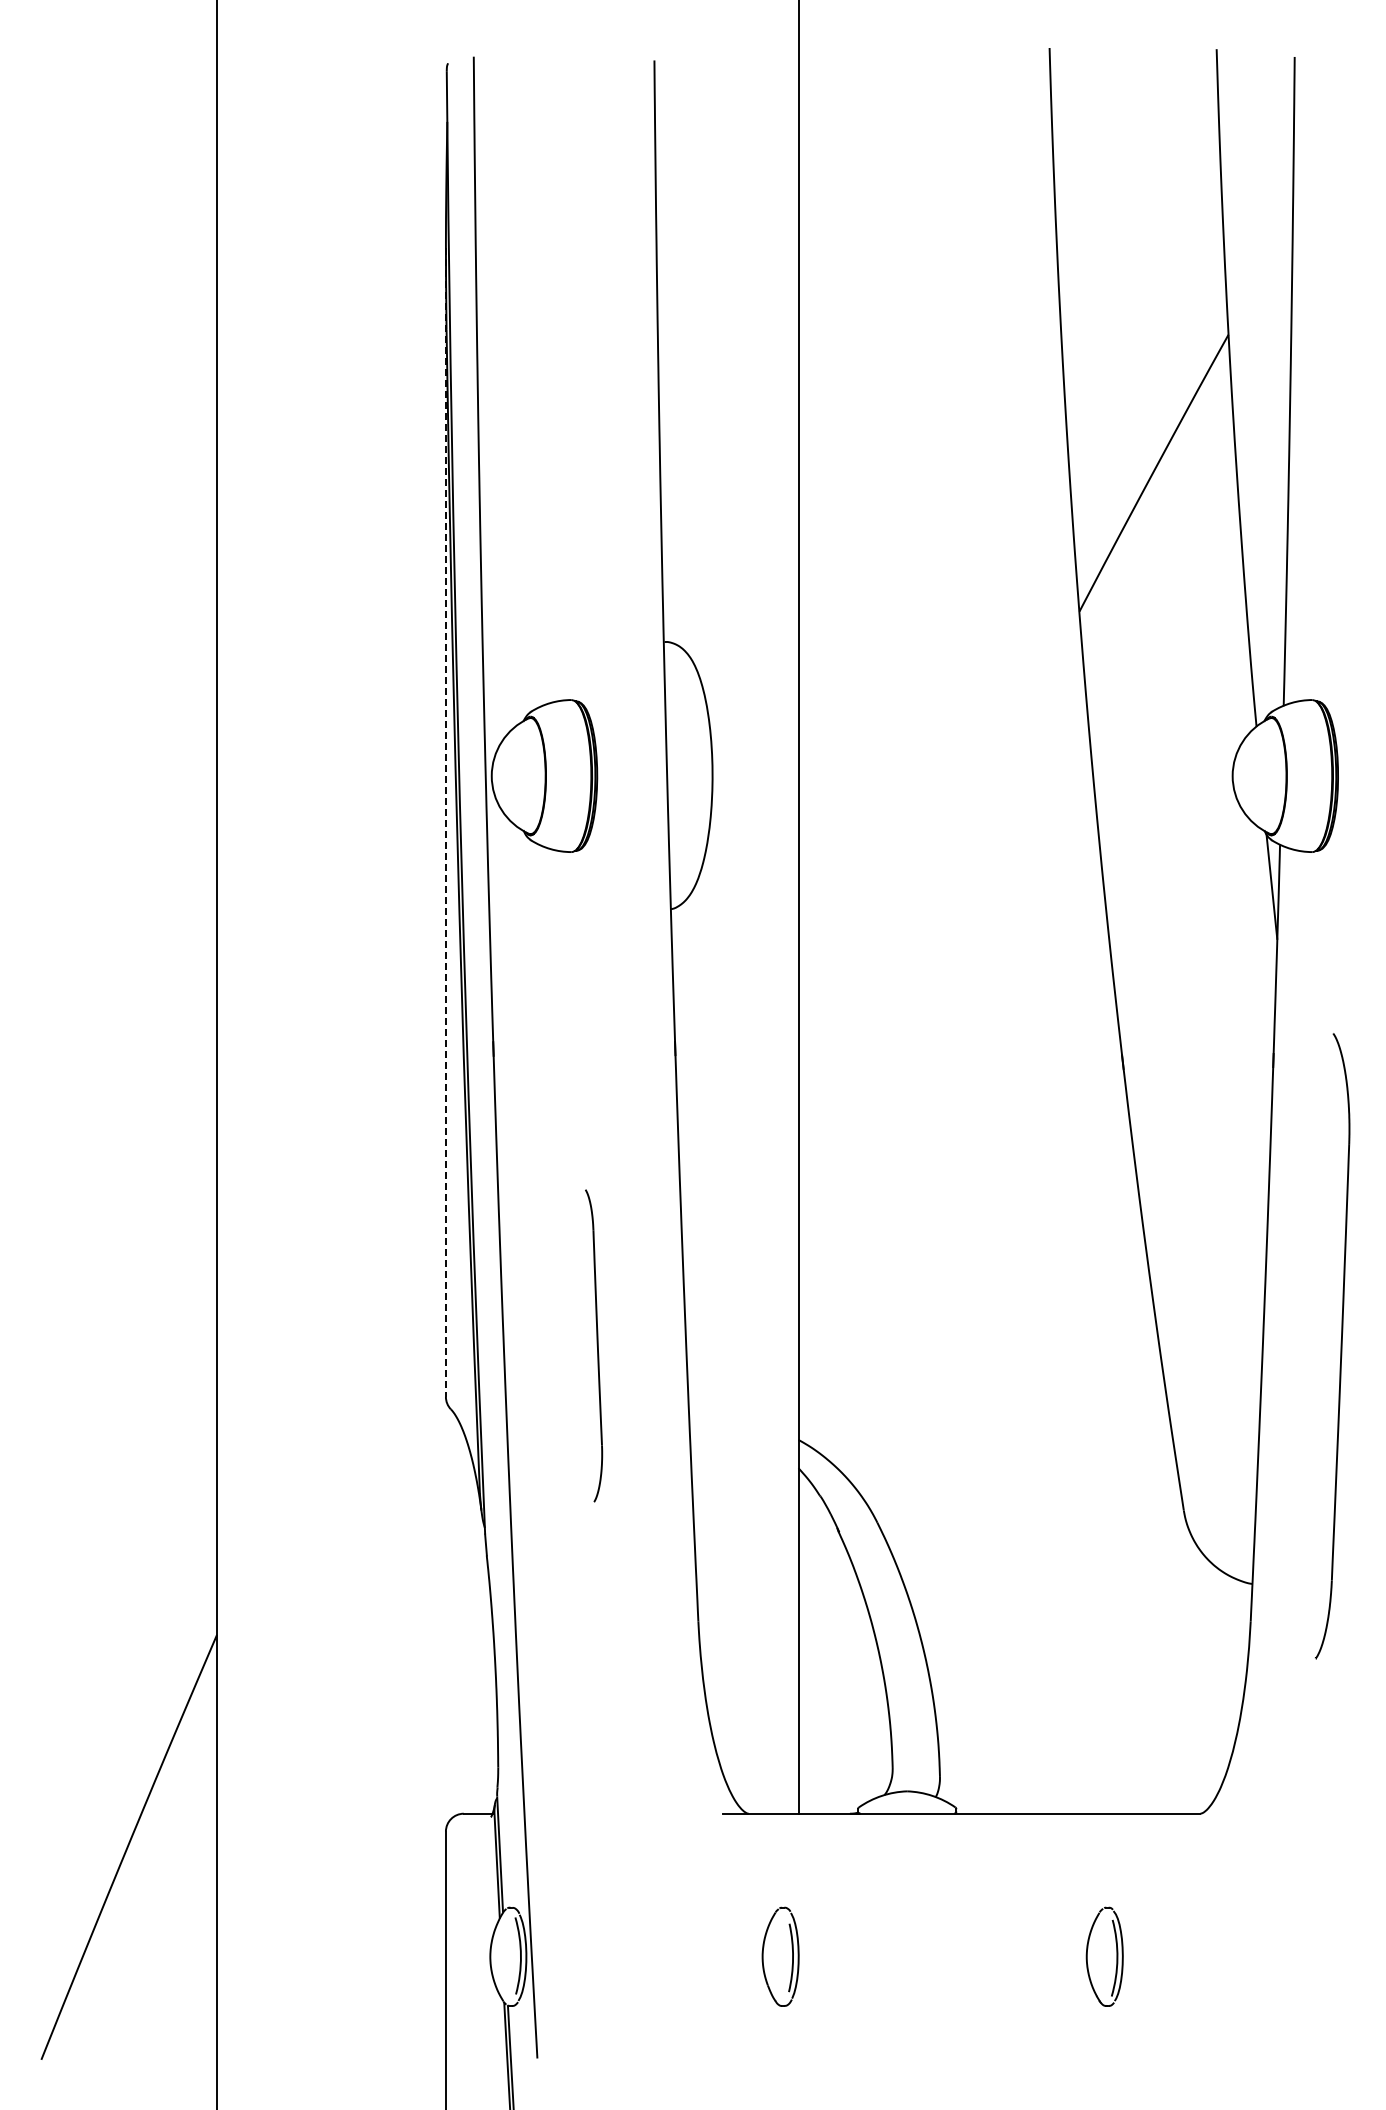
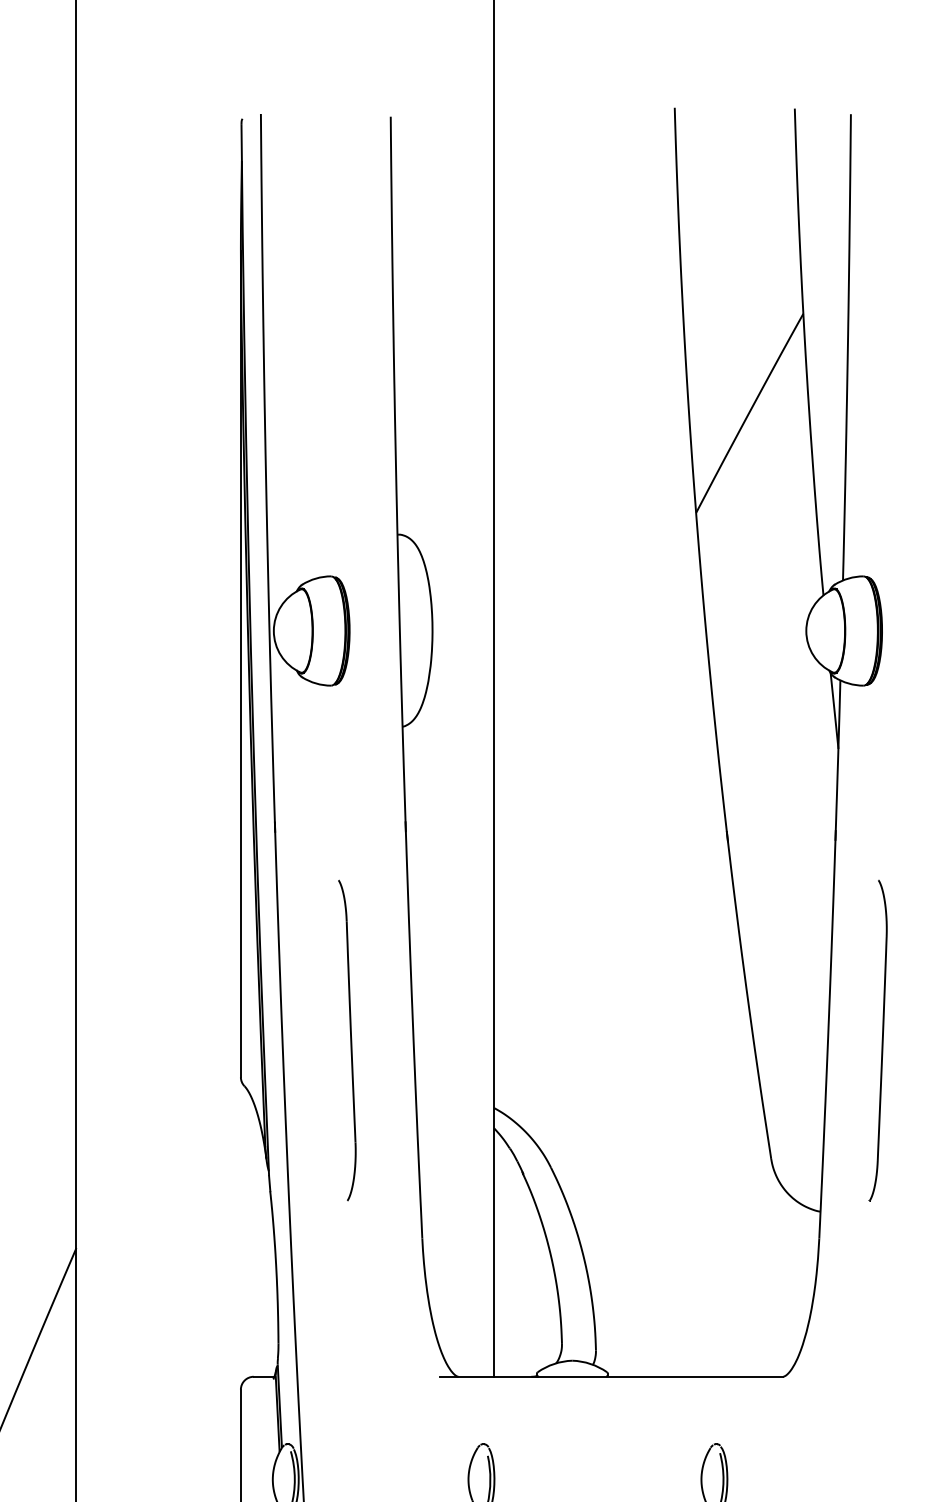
line: (445, 822) -> (240, 664), dashed -> solid
part: (593, 1345) -> (346, 1040), size x1.43
part: (1332, 1345) -> (878, 1040), size x0.71

